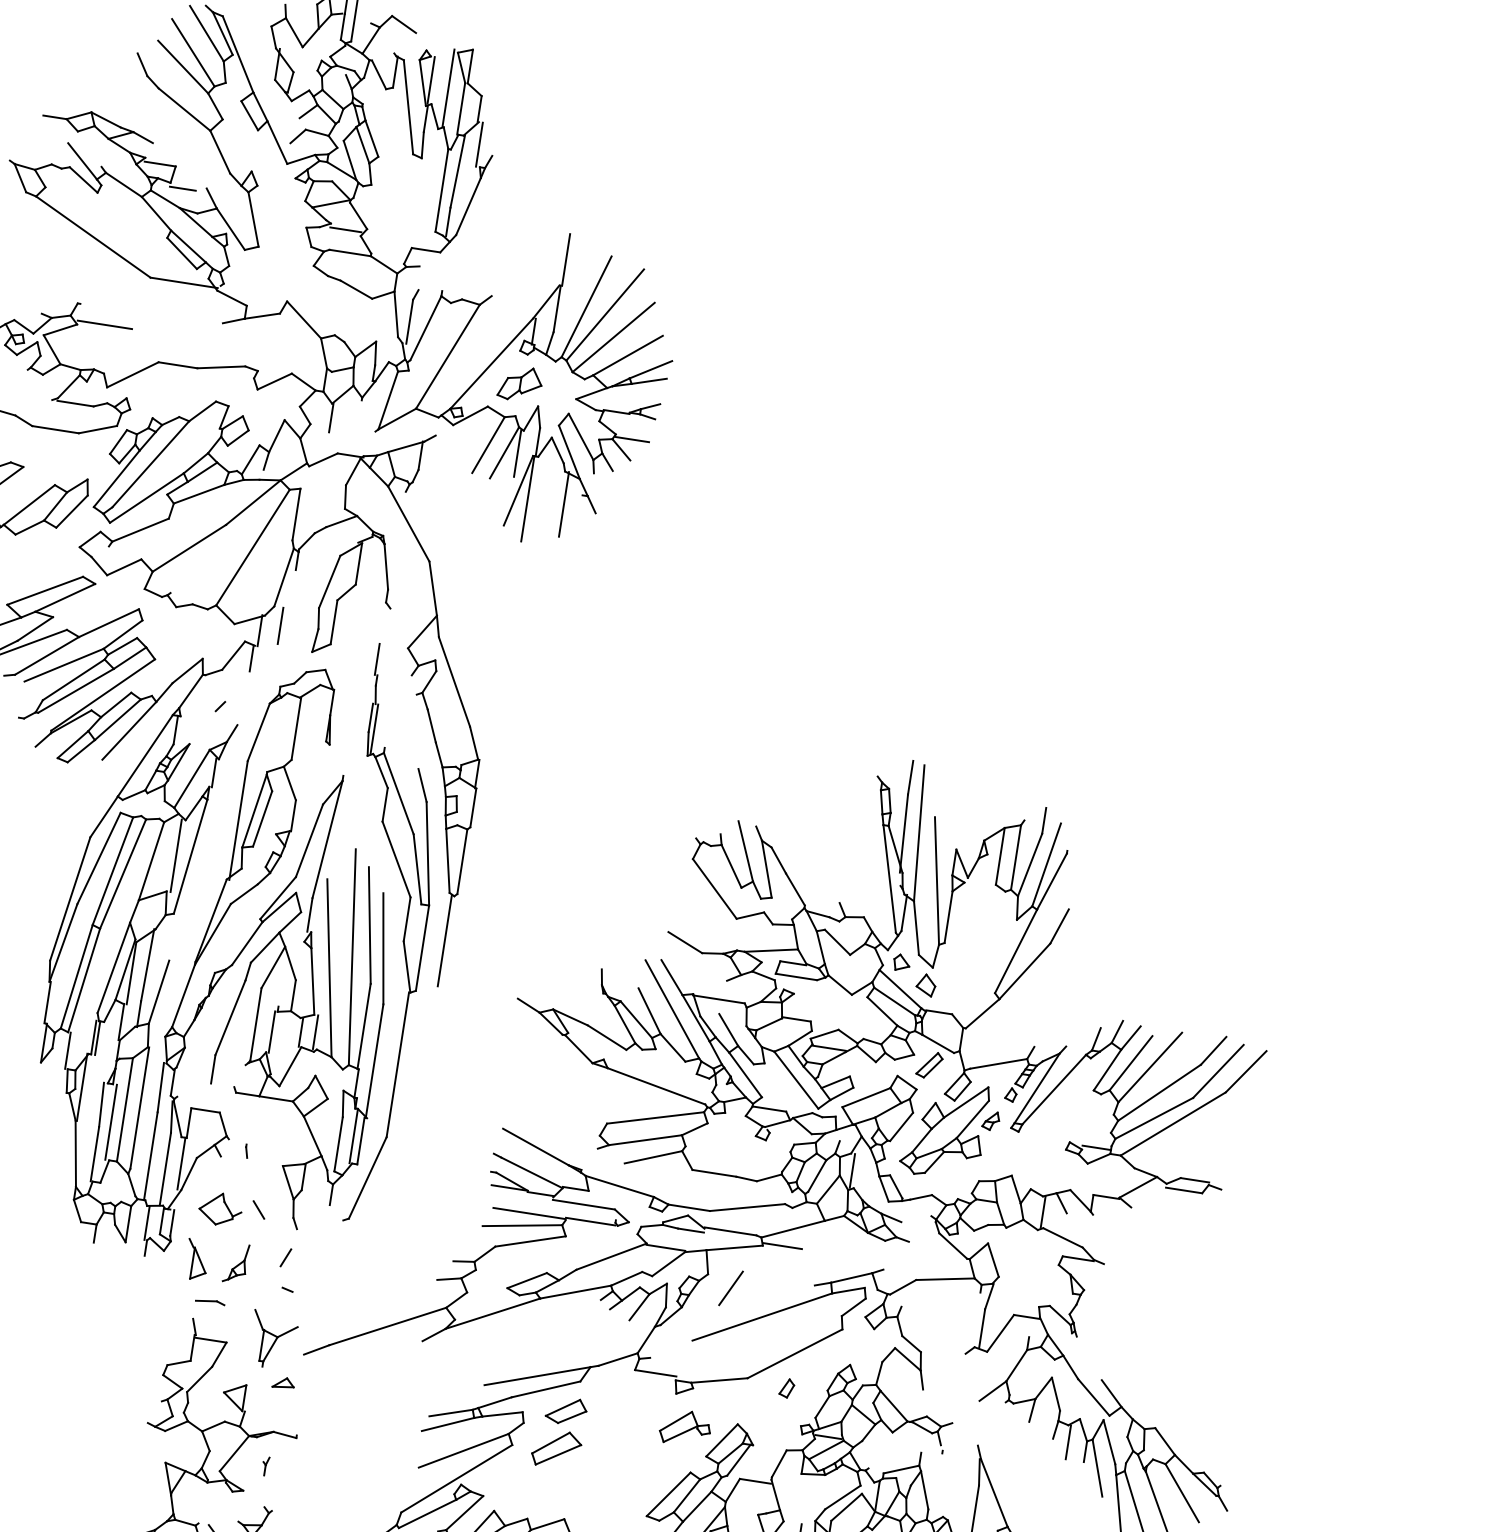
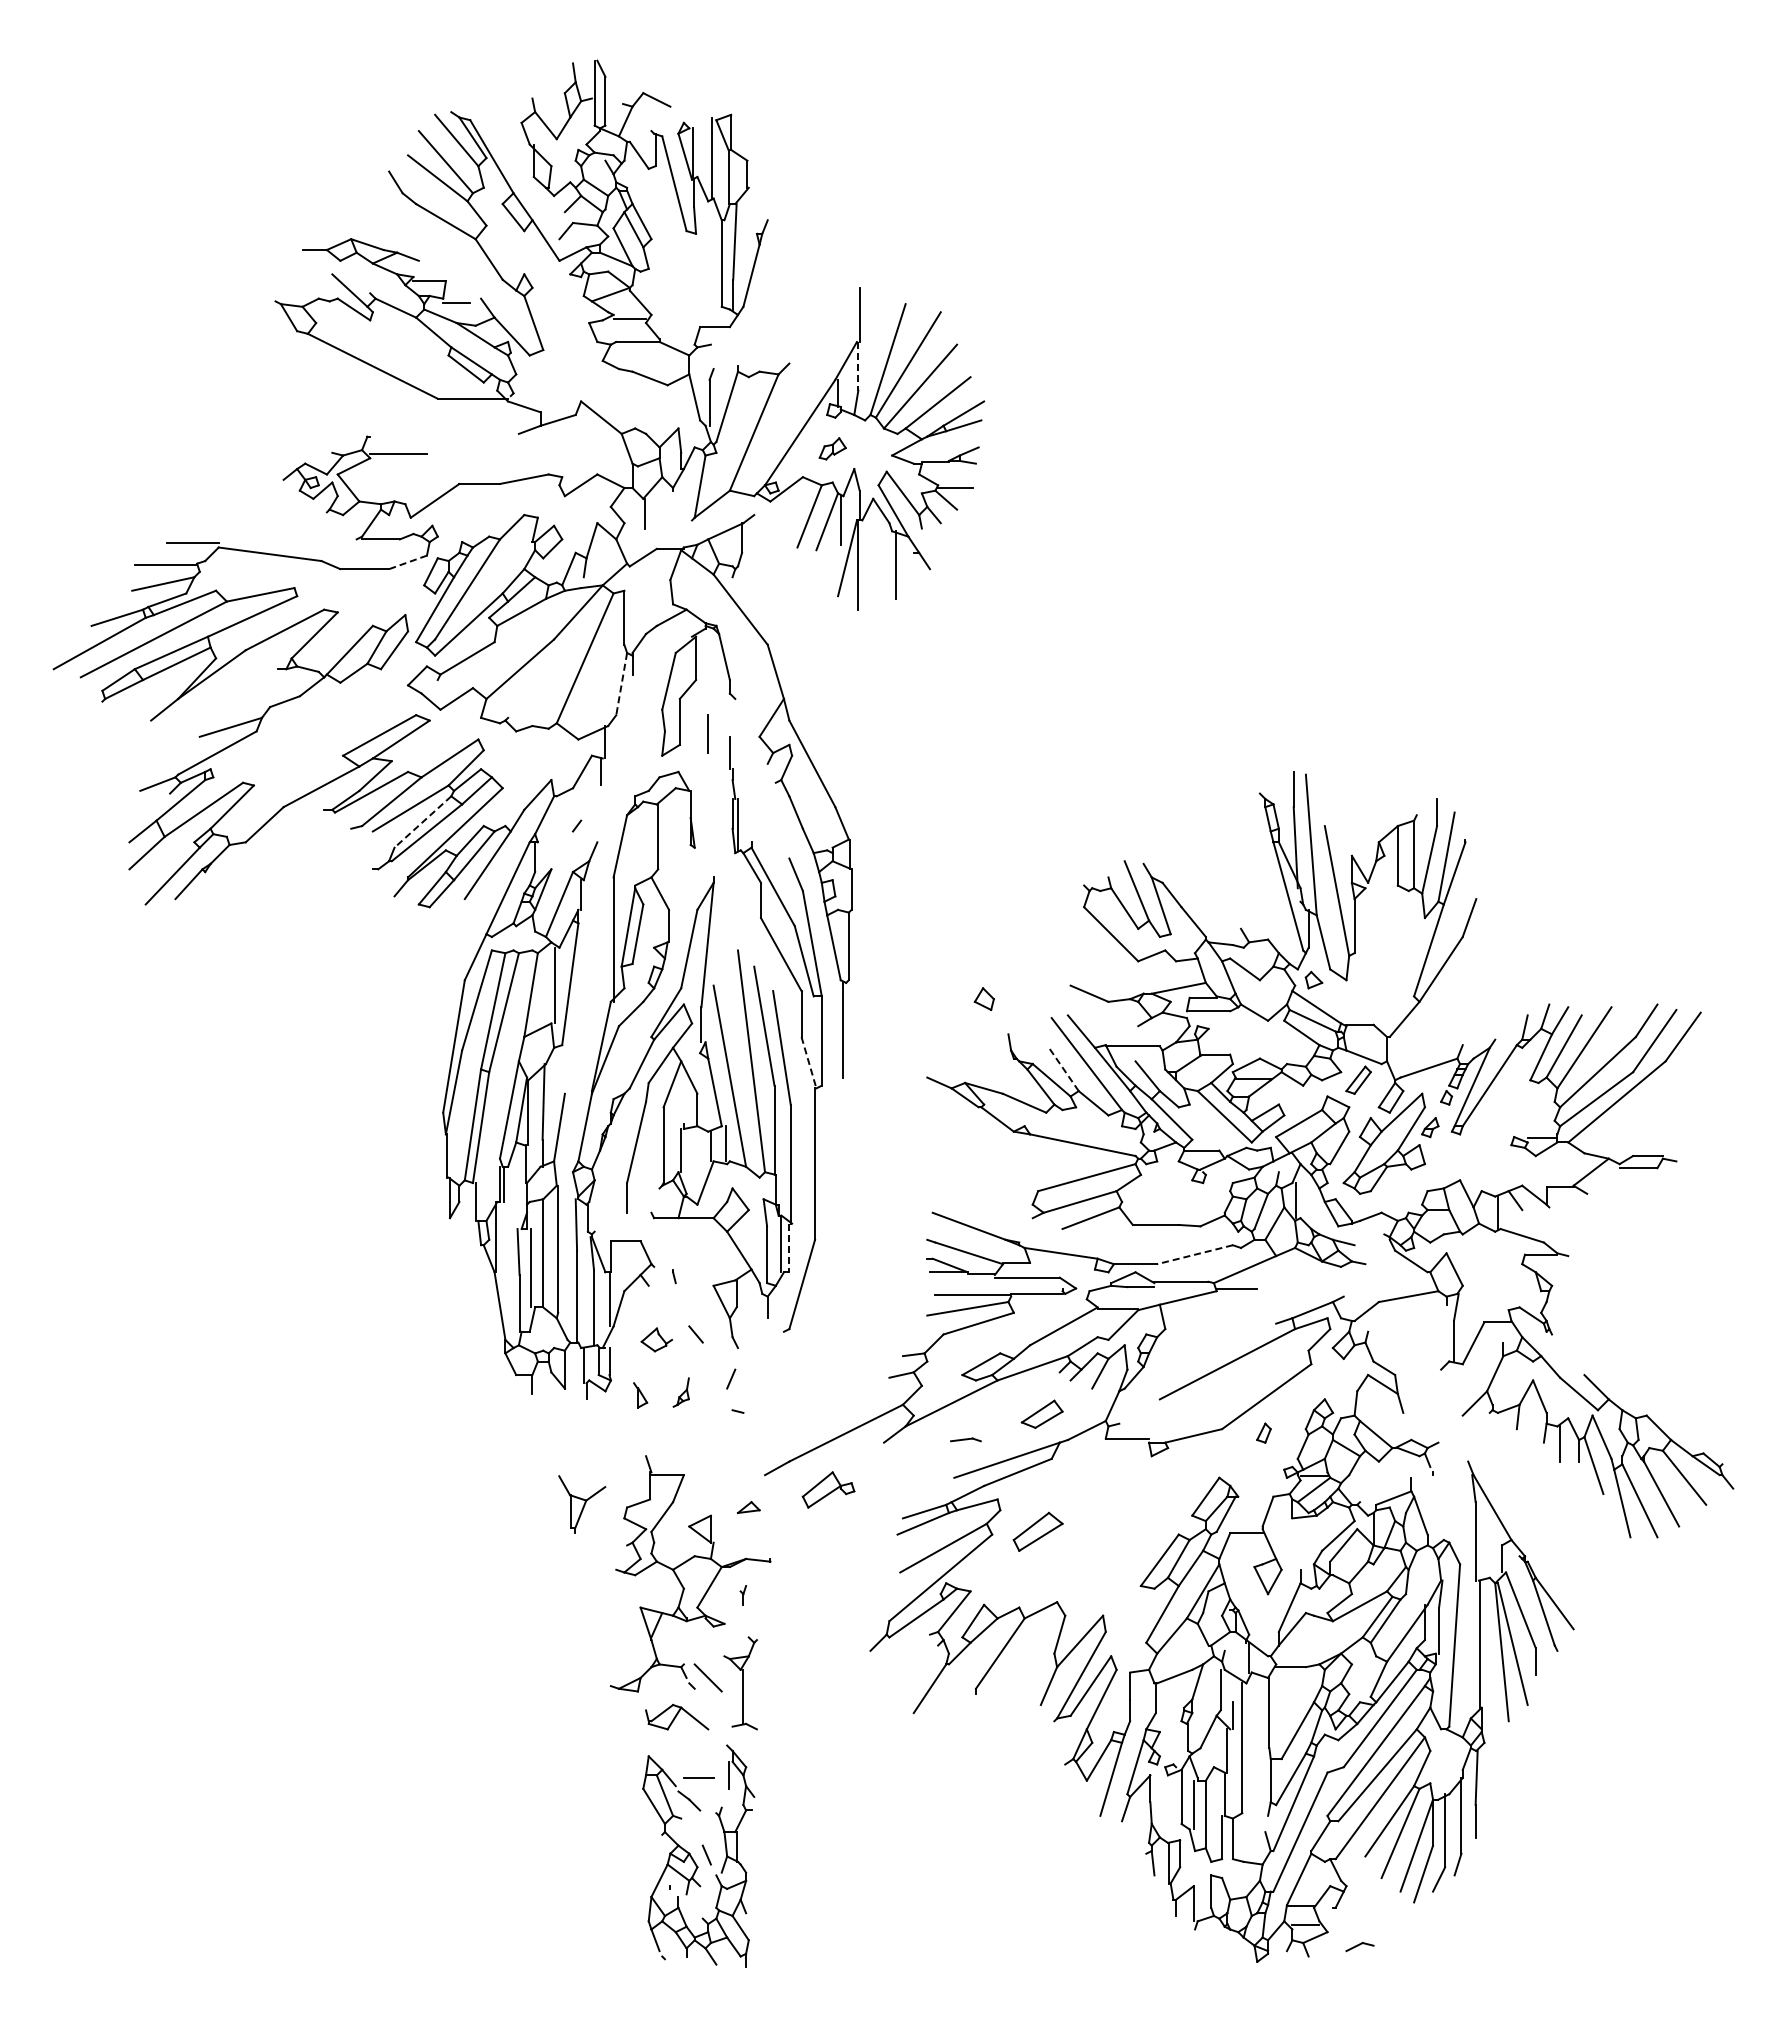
line: (479, 144) -> (752, 210), removed
line: (557, 309) -> (858, 366), solid -> dashed
part: (520, 383) -> (832, 448), size x0.6
line: (97, 429) -> (407, 562), solid -> dashed
line: (283, 577) -> (621, 684), solid -> dashed
line: (280, 625) -> (707, 733), moved
line: (73, 680) -> (422, 822), solid -> dashed
line: (406, 966) -> (808, 1062), solid -> dashed
part: (925, 985) -> (983, 999), moved
line: (649, 1011) -> (1063, 1069), solid -> dashed
line: (360, 1141) -> (789, 1248), solid -> dashed
line: (747, 1207) -> (1194, 1254), solid -> dashed
part: (220, 1208) -> (656, 1339), size x0.7
part: (196, 1260) -> (640, 1395), size x0.6
part: (236, 1263) -> (681, 1392), size x0.7
line: (730, 1287) -> (1190, 1339), removed
part: (210, 1301) -> (965, 1439), moved
part: (273, 1340) -> (582, 1504), moved
part: (565, 1410) -> (1041, 1413), moved
part: (685, 1427) -> (828, 1489), moved

